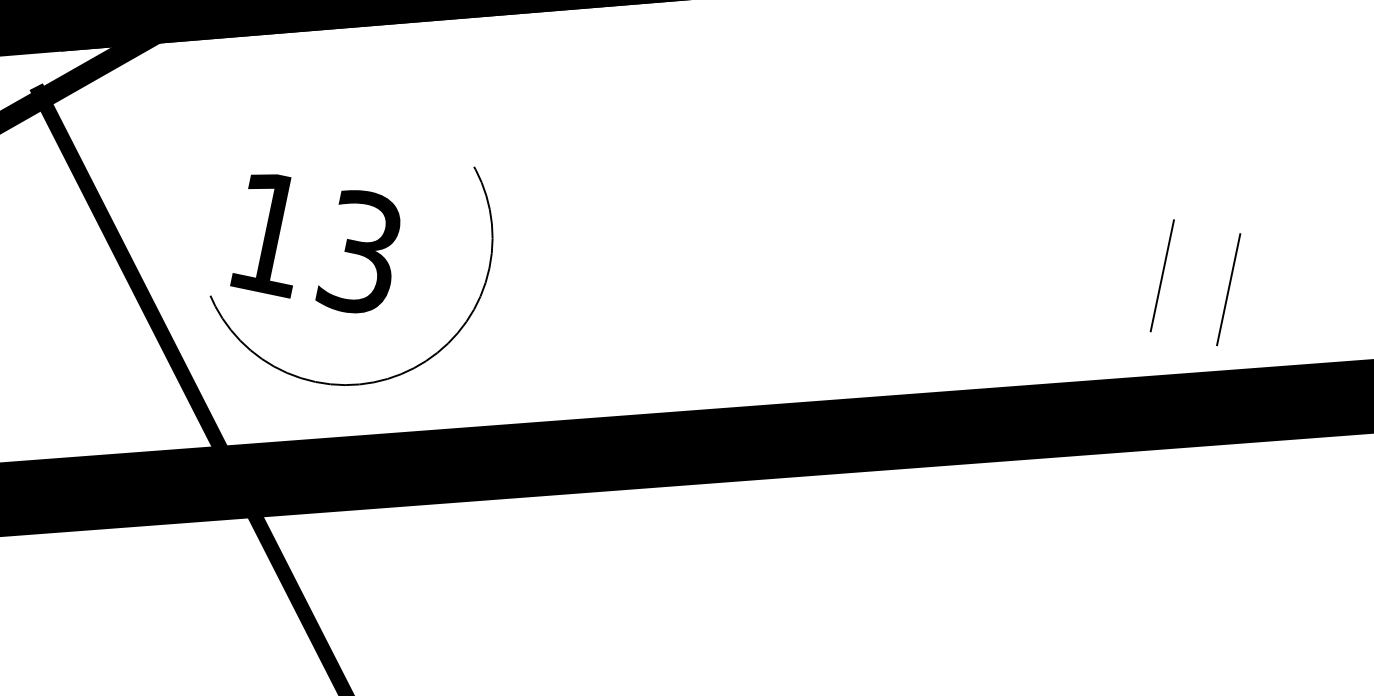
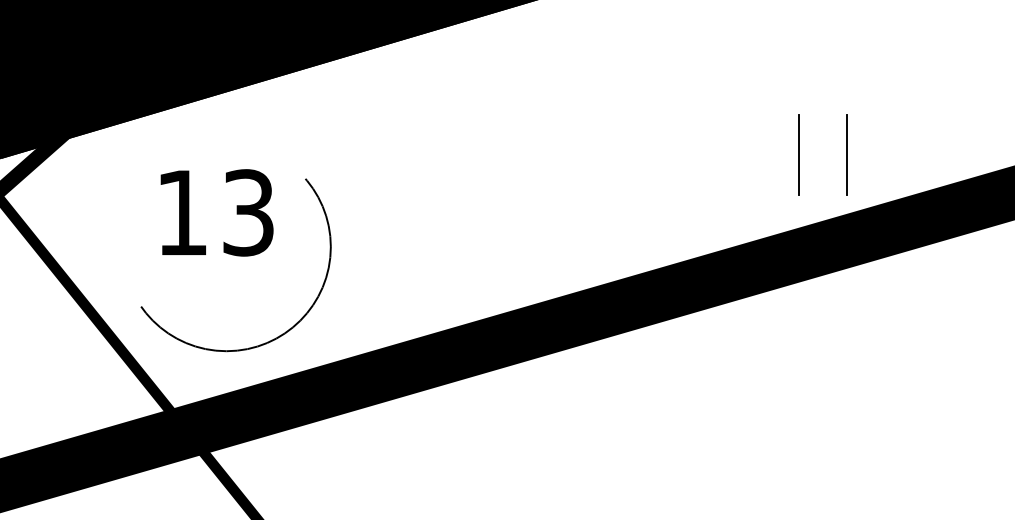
text: (317, 242) -> (216, 212), moved

